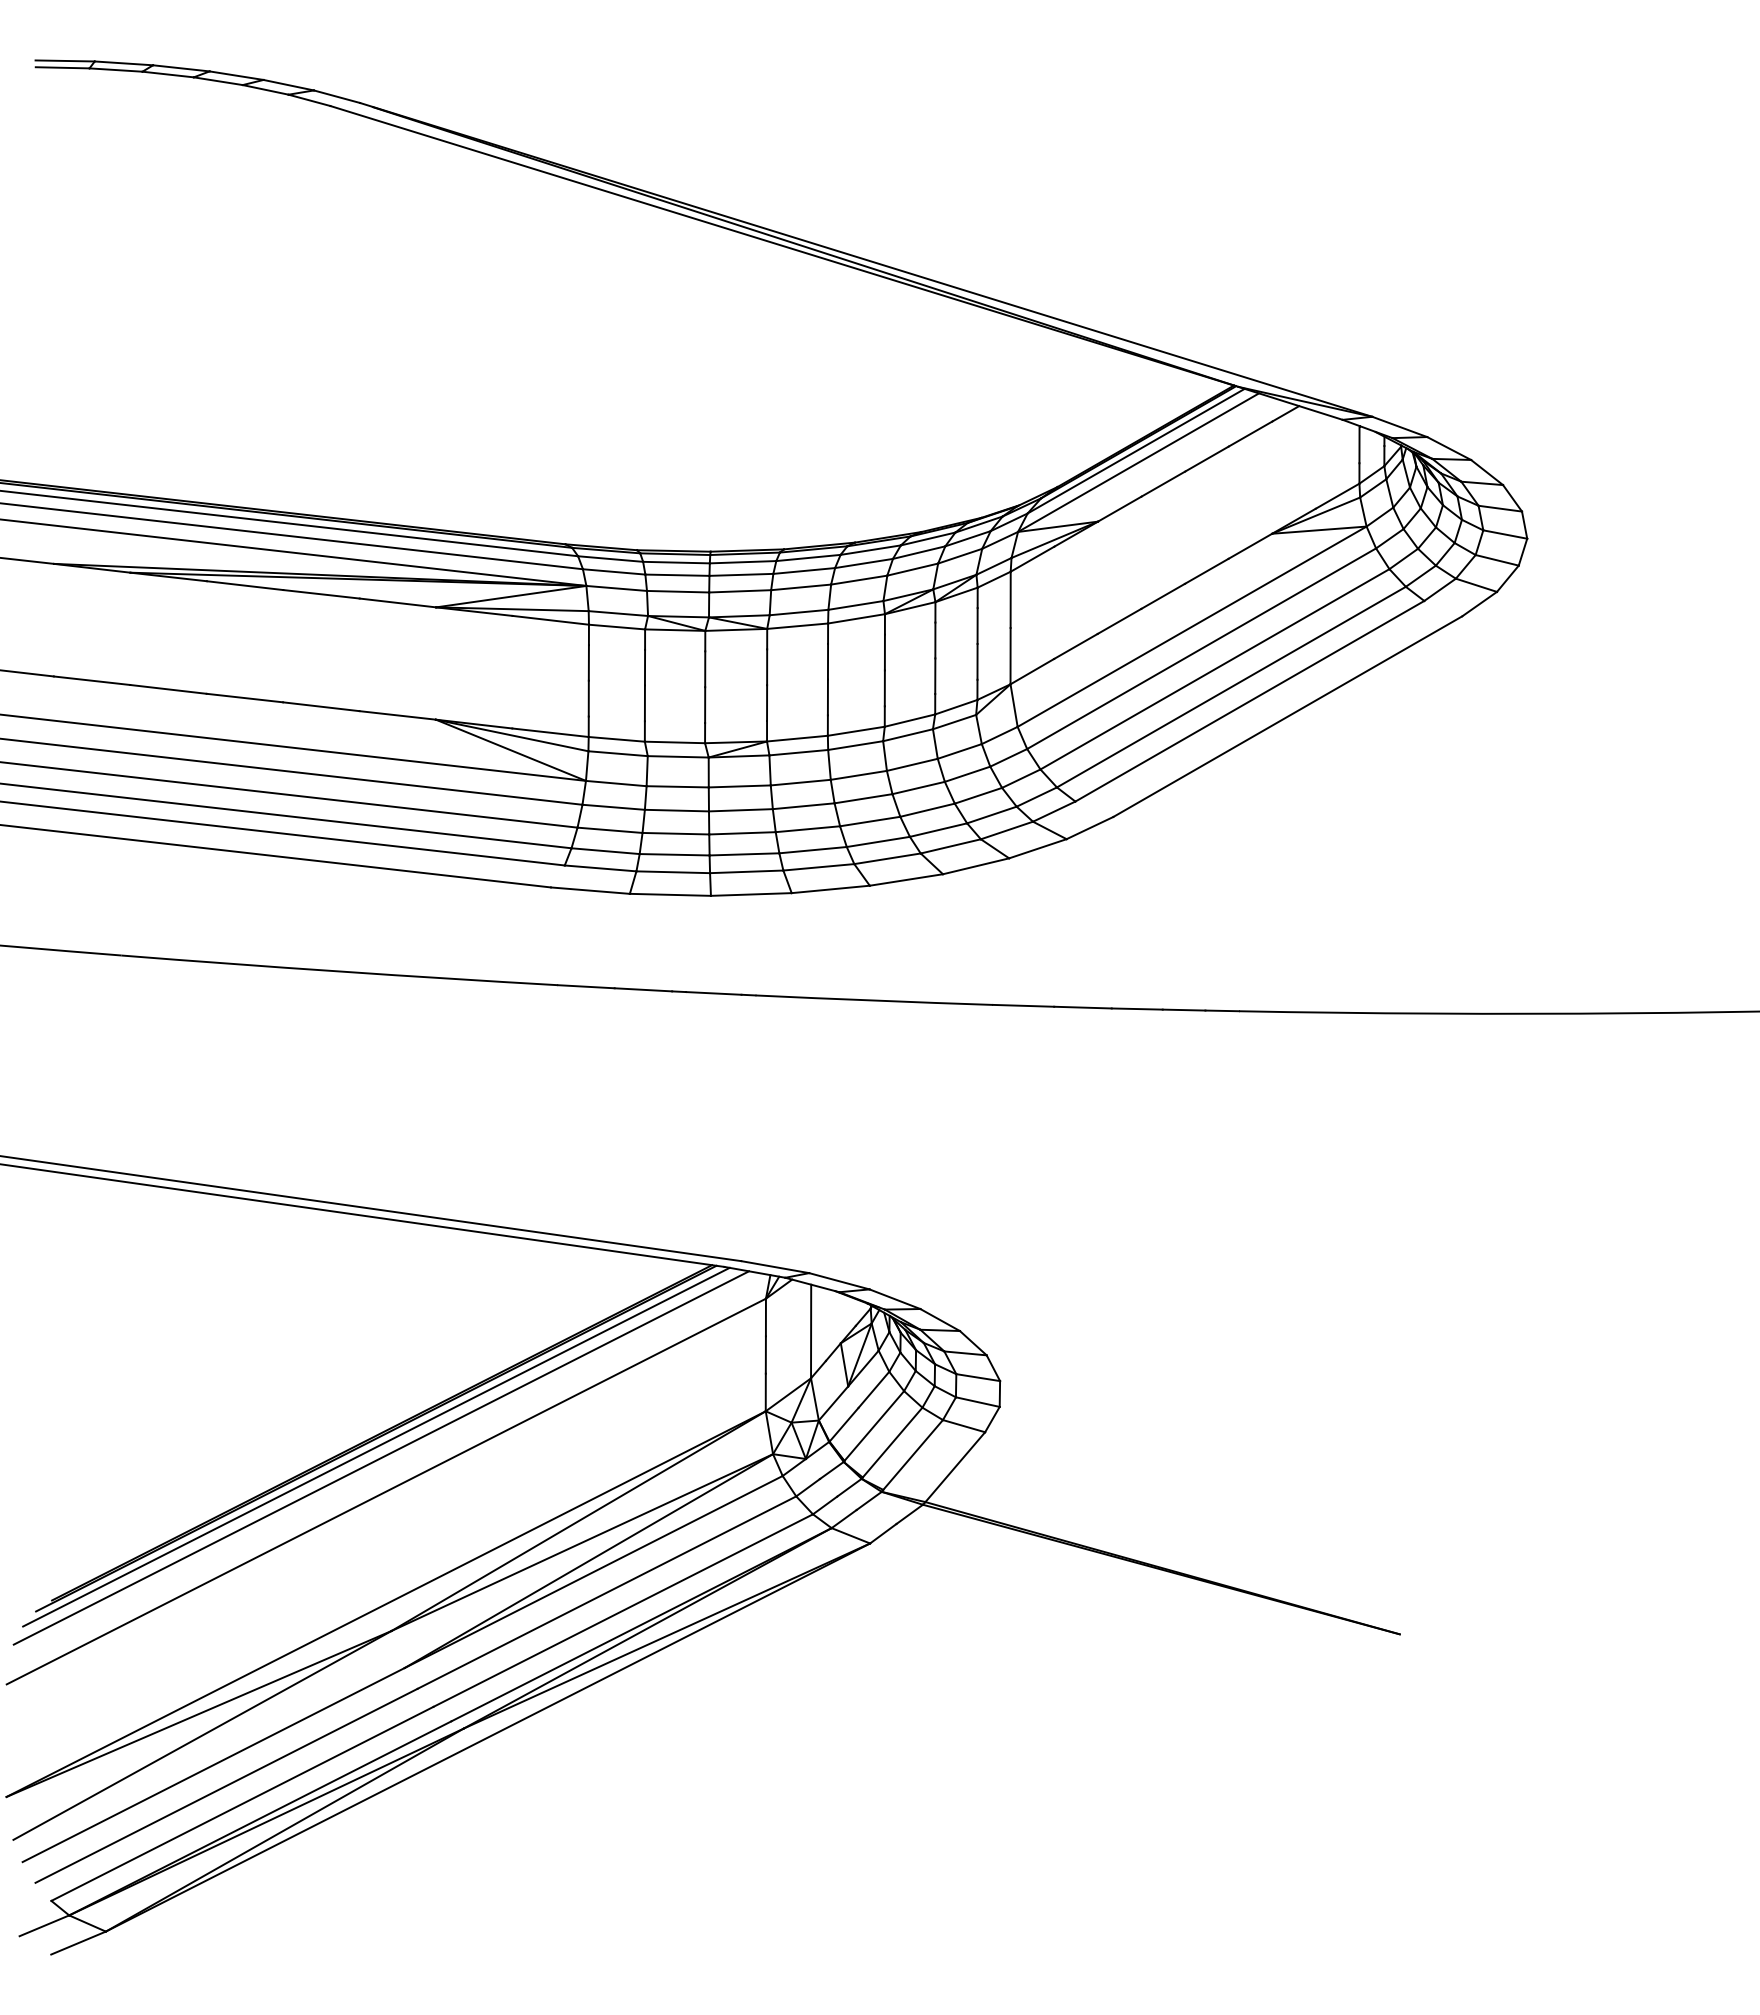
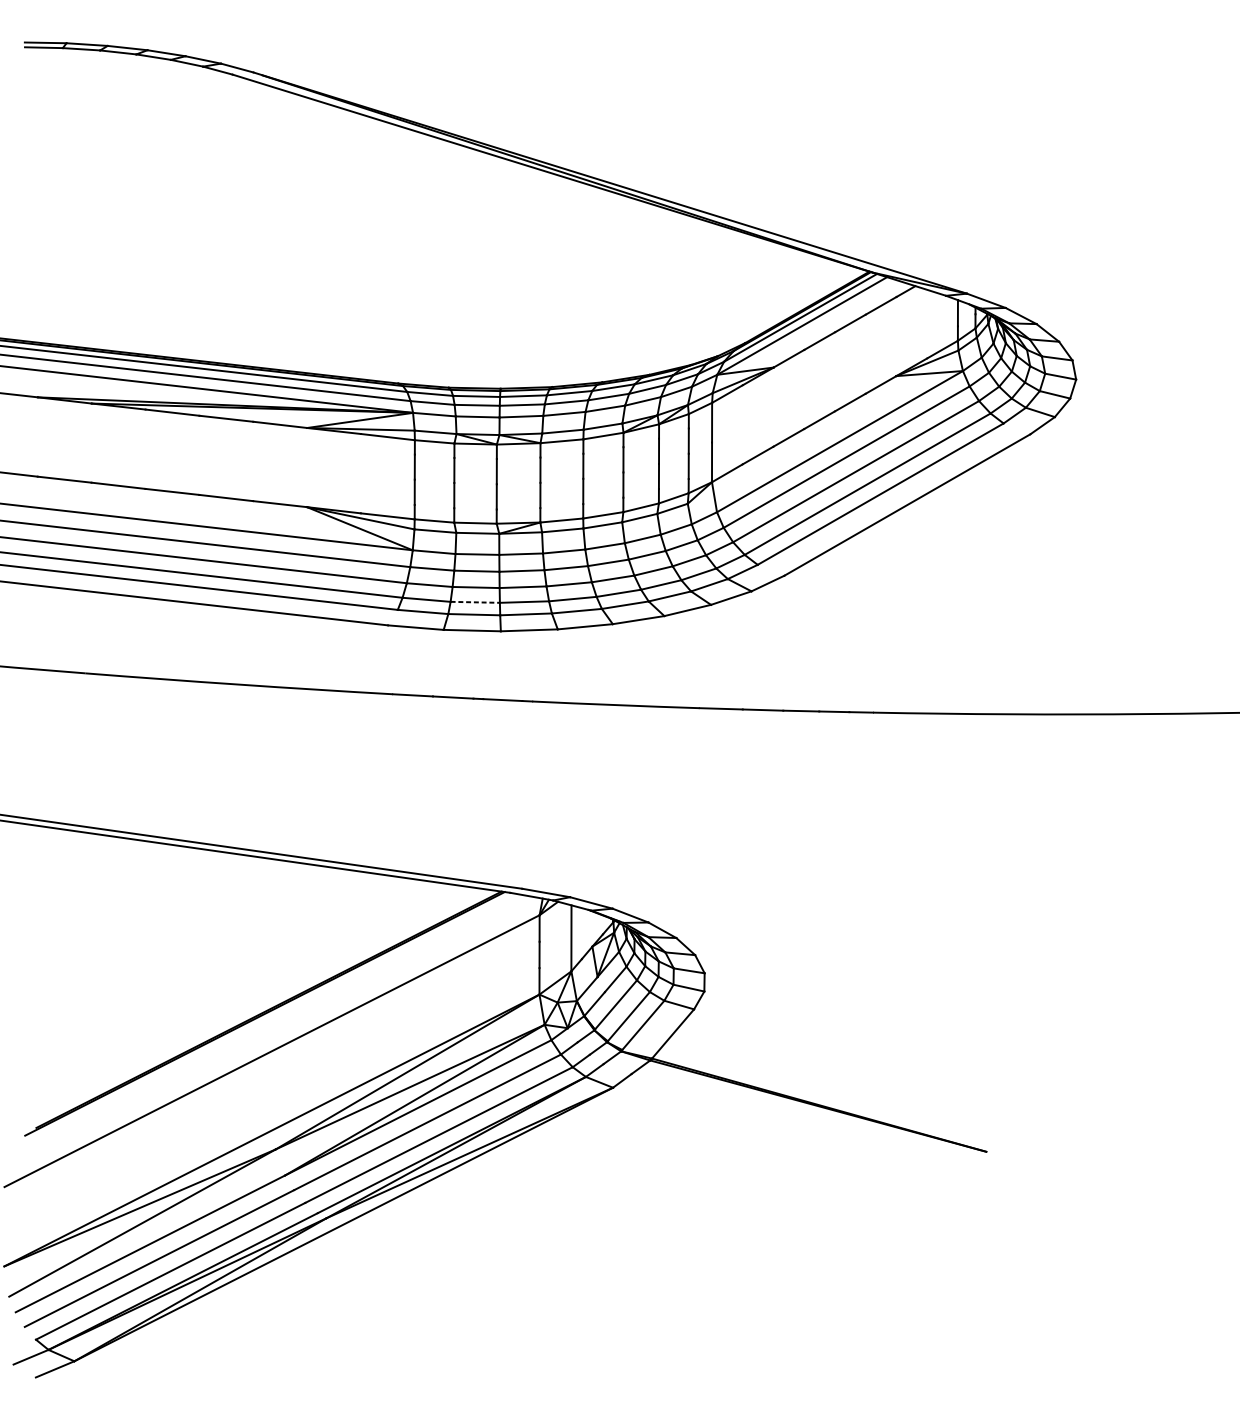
line: (674, 854) -> (475, 602), solid -> dashed
line: (376, 1446) -> (265, 1019), removed
line: (381, 1457) -> (268, 1027), removed

